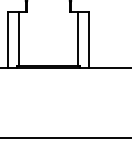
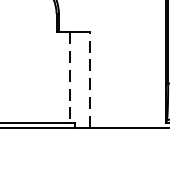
line: (77, 39) -> (69, 78), solid -> dashed
line: (89, 40) -> (90, 80), solid -> dashed

